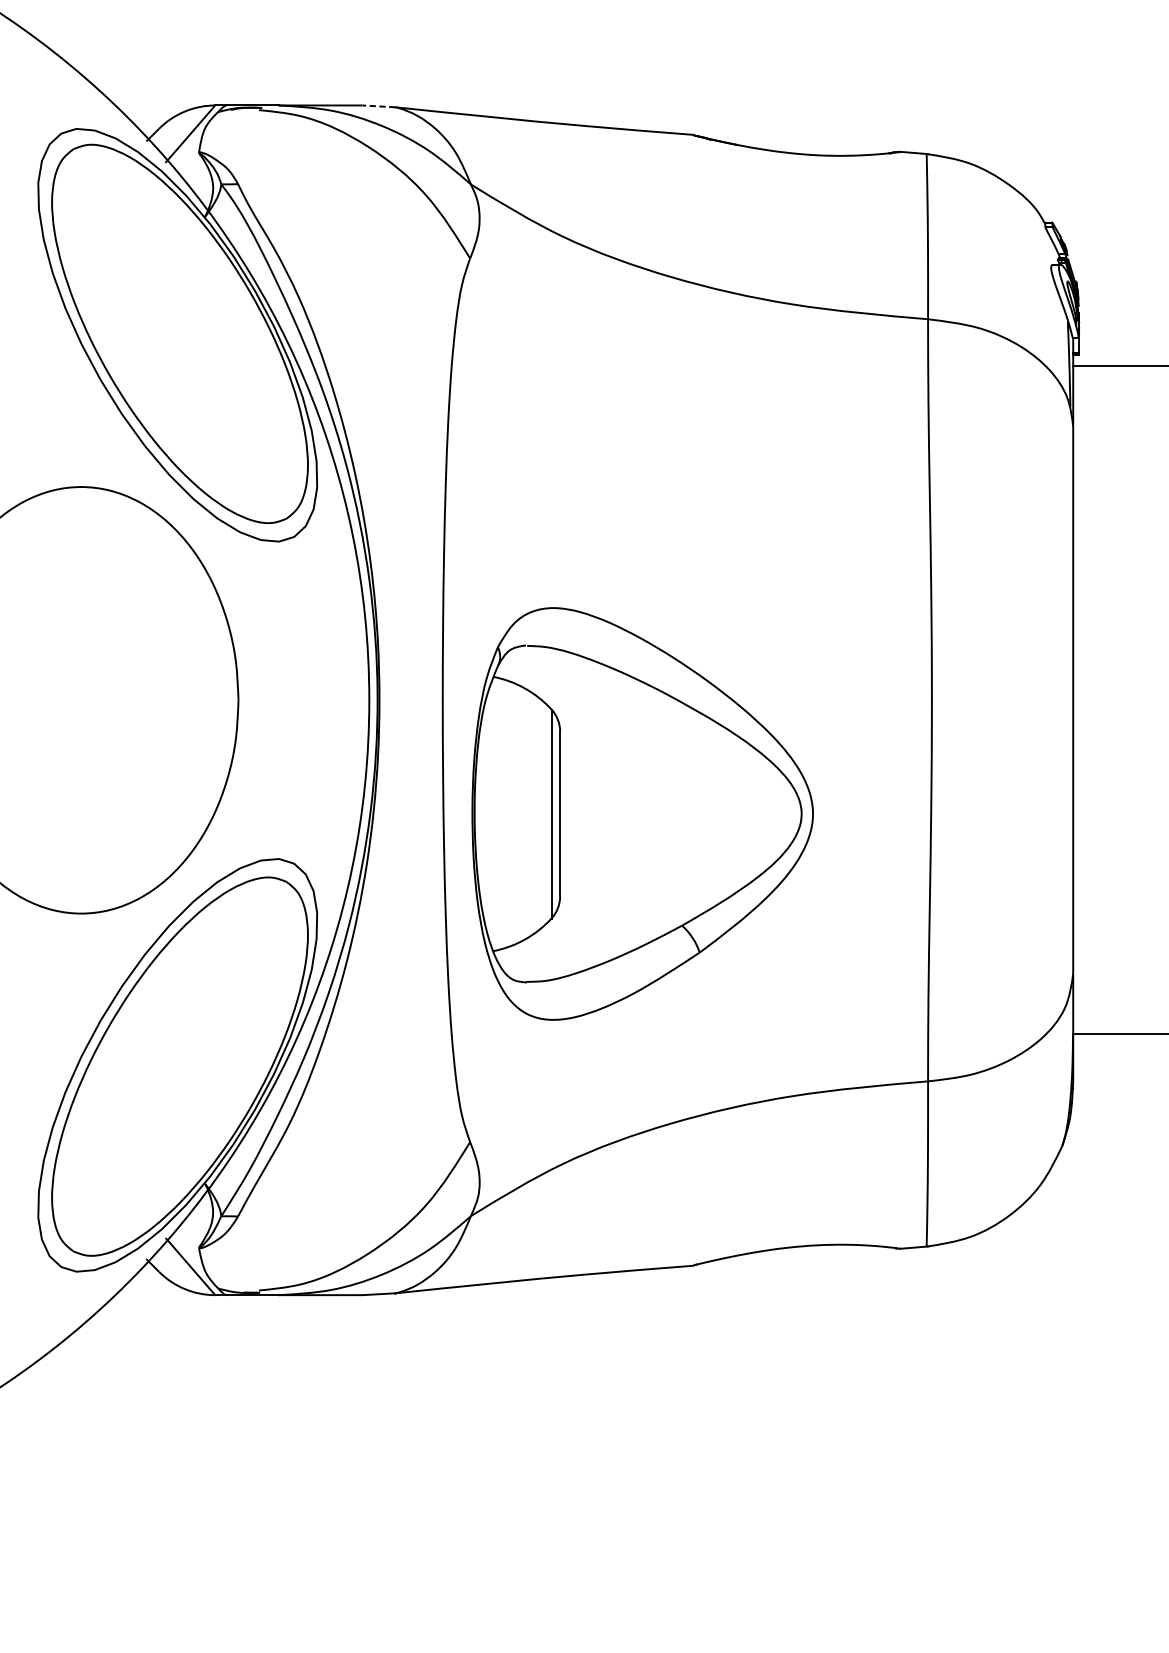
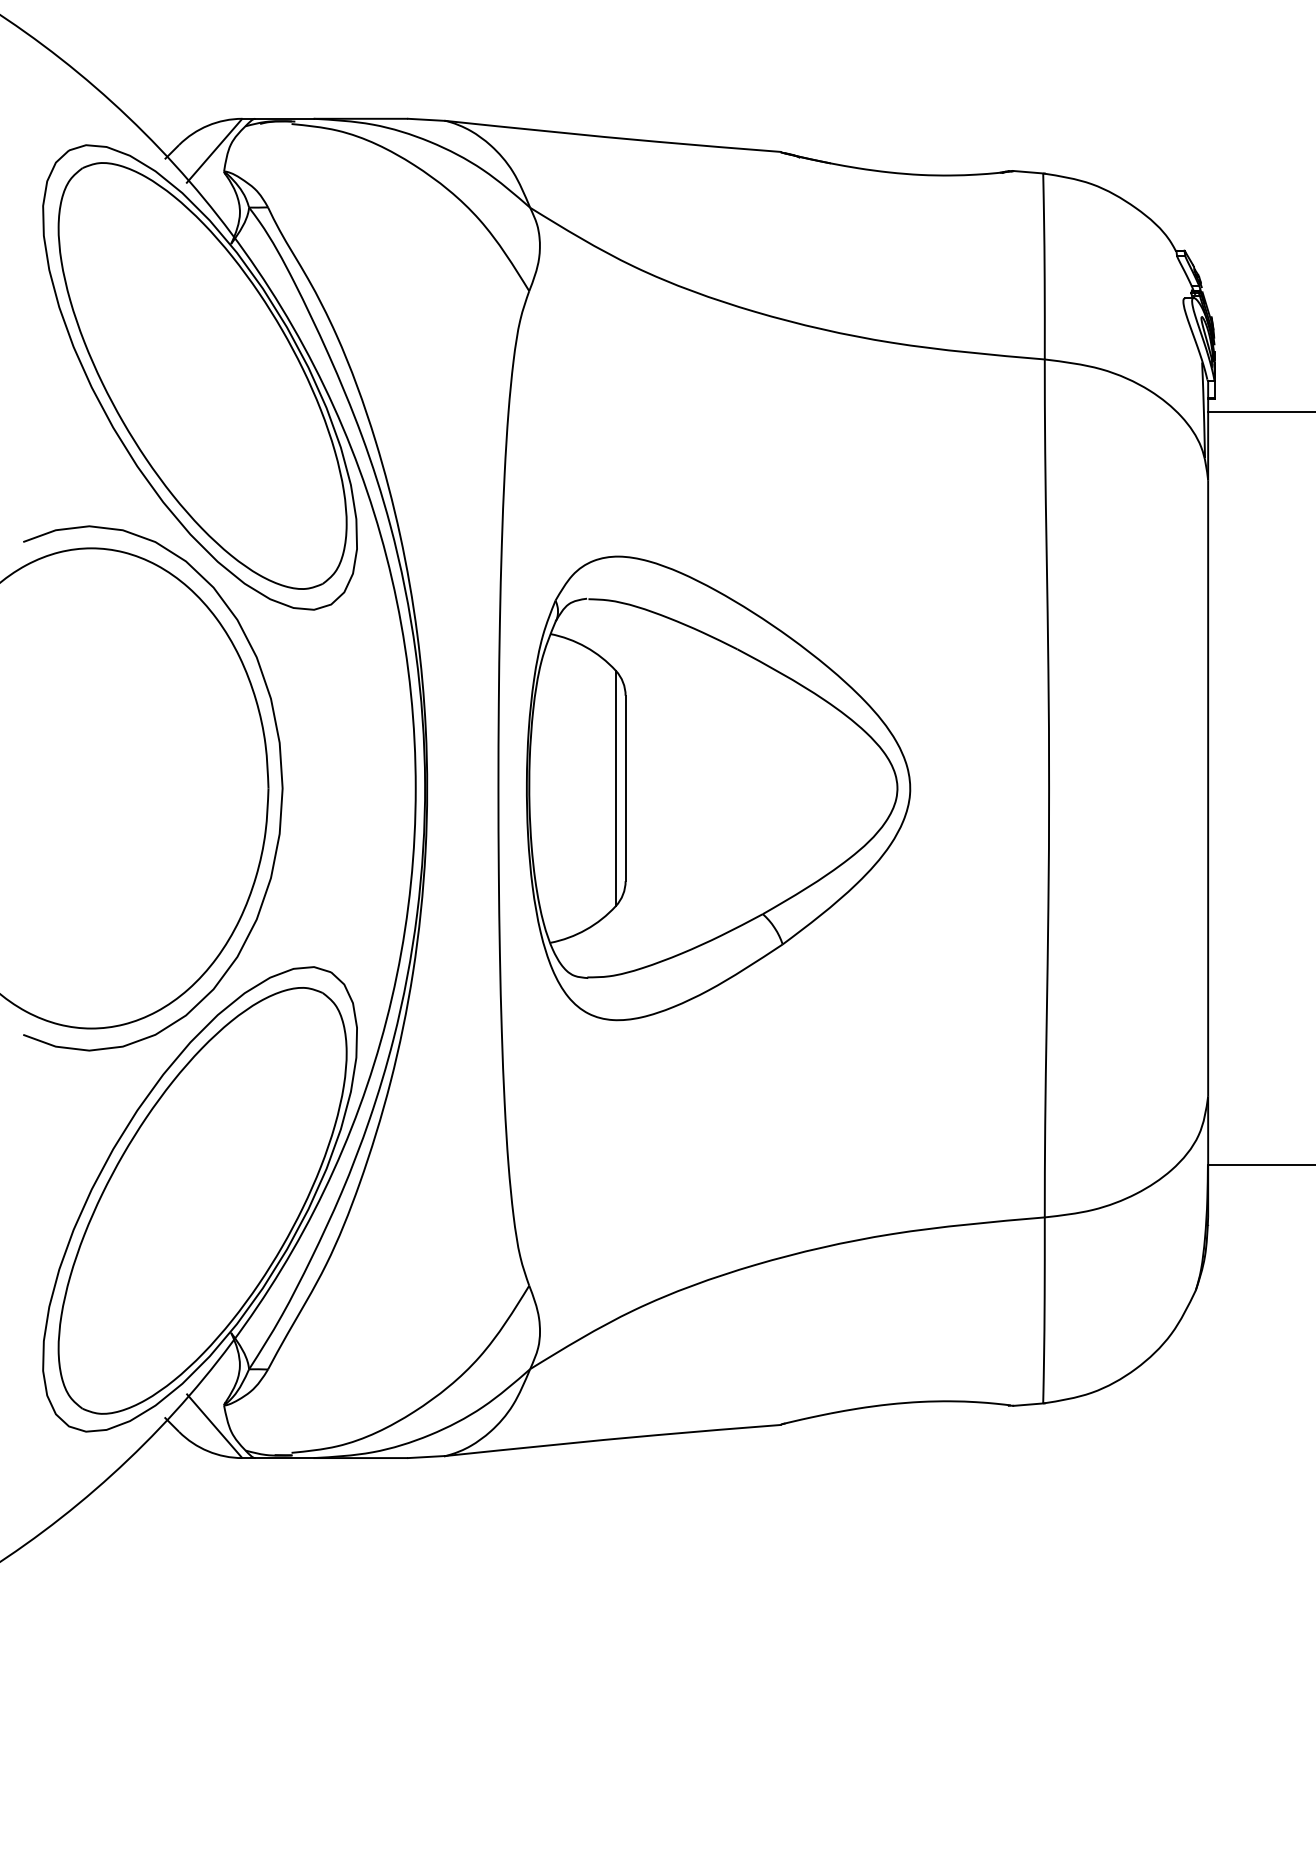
line: (378, 106) -> (426, 119), dashed -> solid
curve: (249, 688) -> (280, 775), added
part: (642, 814) -> (718, 788), moved

